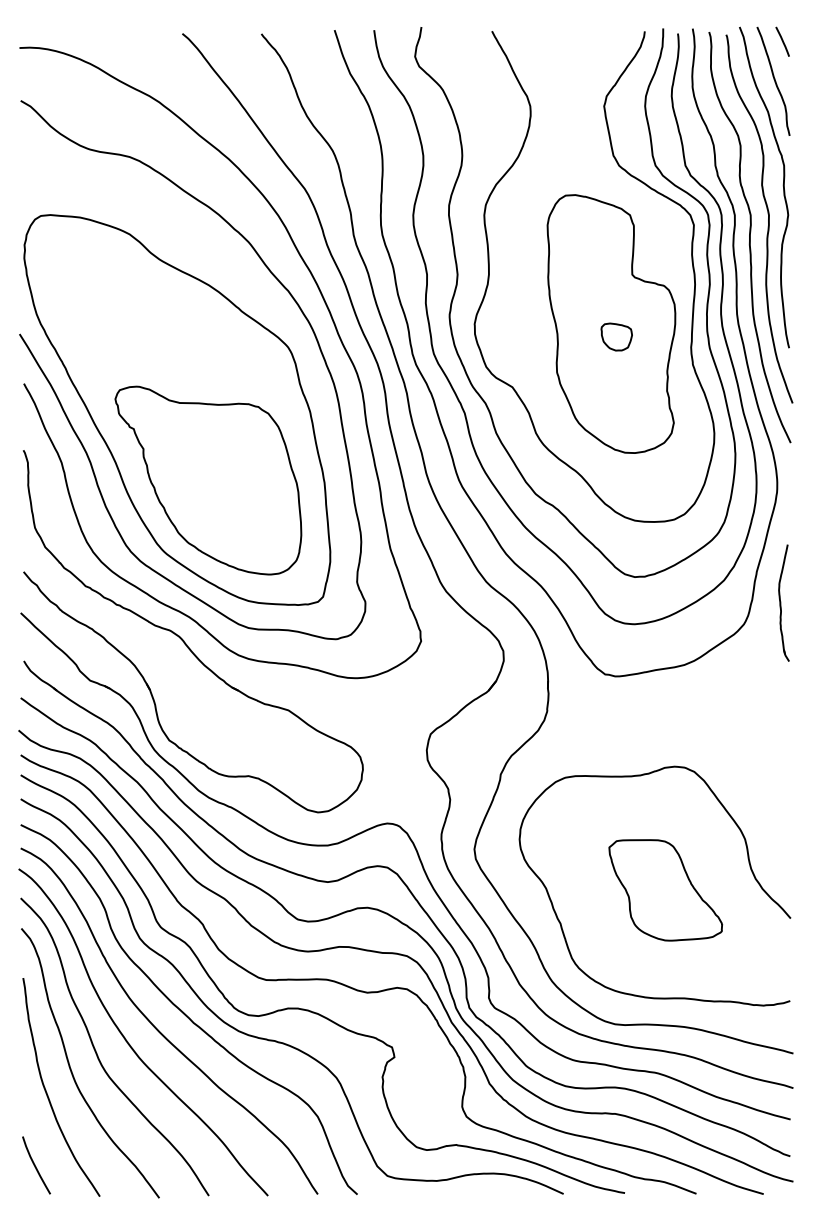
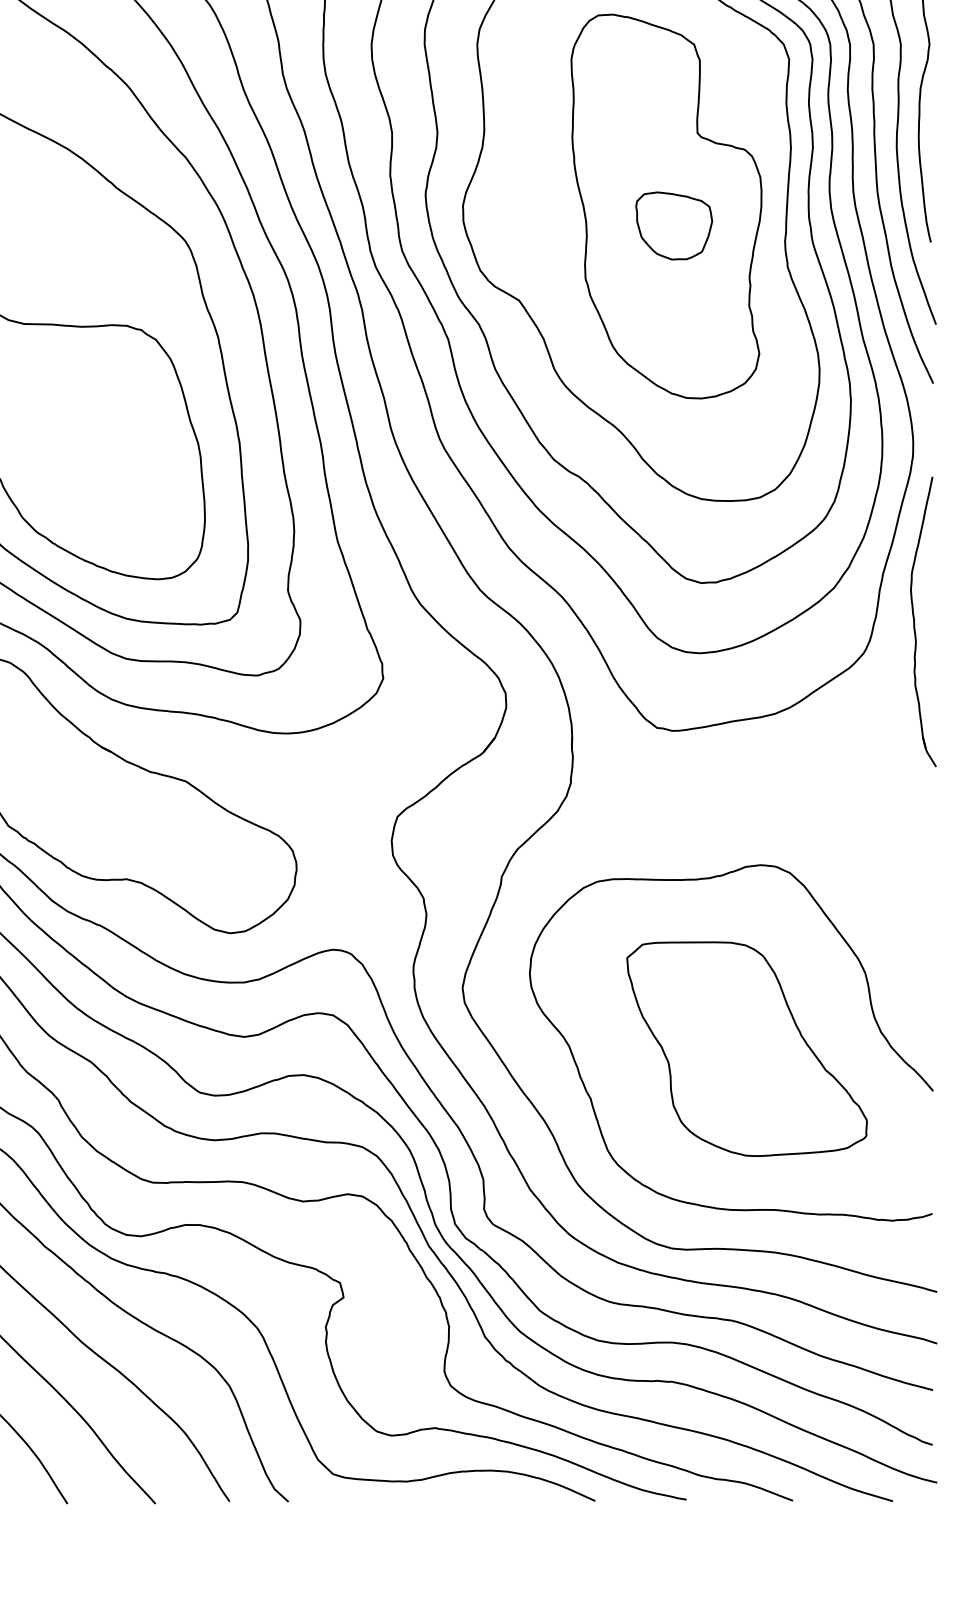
part: (616, 336) -> (673, 225), size x1.67
part: (783, 602) -> (922, 620), size x1.67
part: (665, 890) -> (746, 1049), size x1.43

